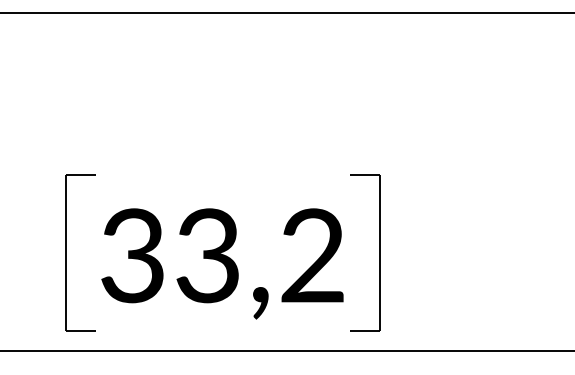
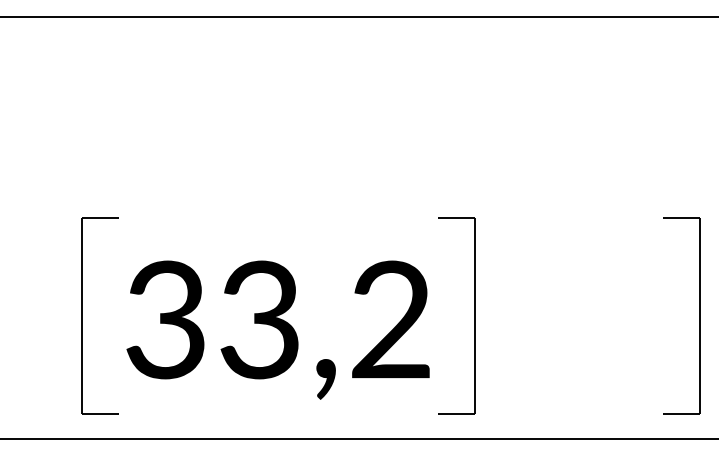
part: (559, 252) -> (699, 315), added

